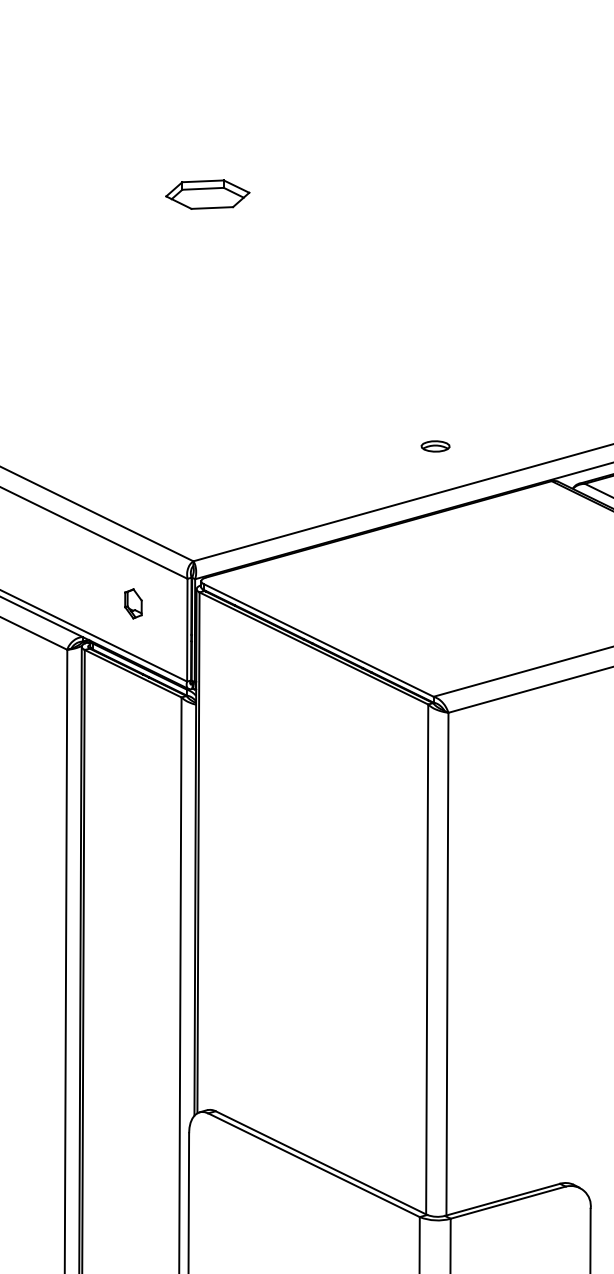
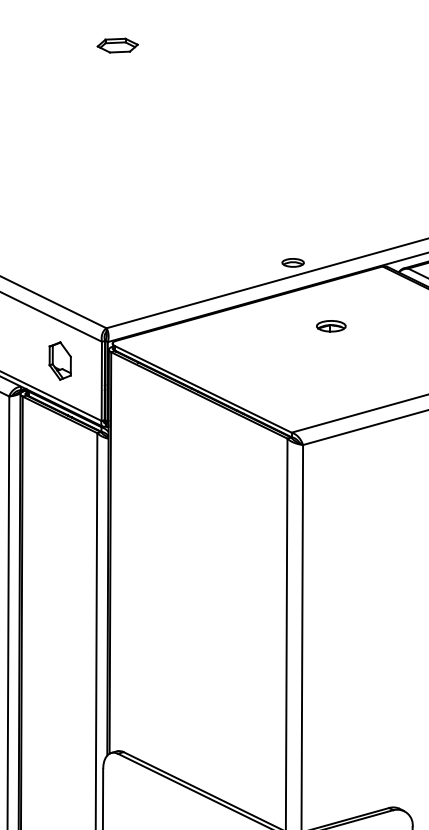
part: (208, 194) -> (118, 45), size x0.62
part: (435, 446) -> (293, 262), moved
part: (484, 558) -> (330, 326), added
part: (133, 603) -> (60, 360), size x1.67

